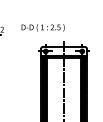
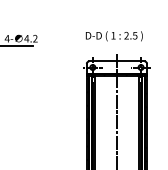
text: (42, 27) -> (113, 36), moved

